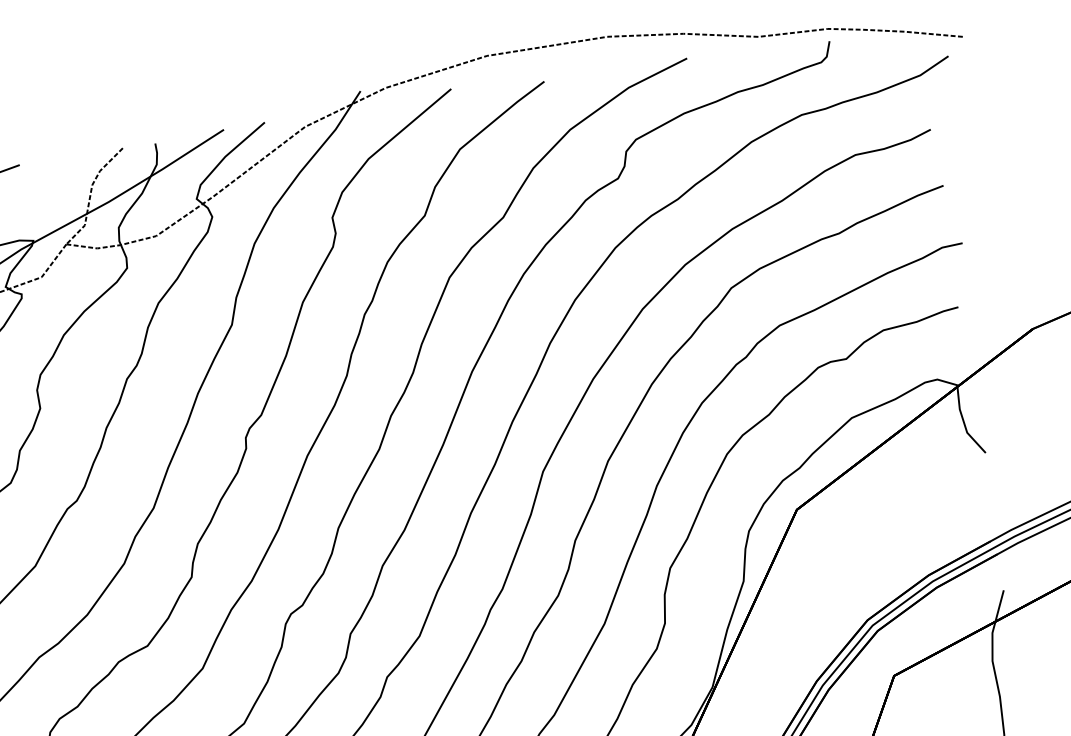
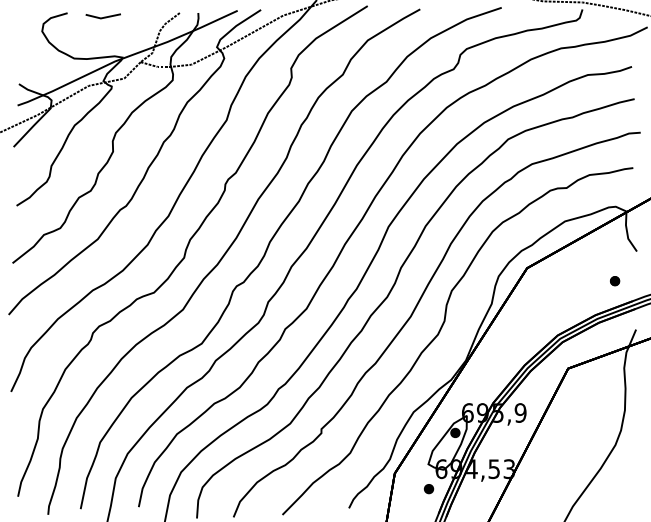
part: (955, 510) -> (615, 281), added

